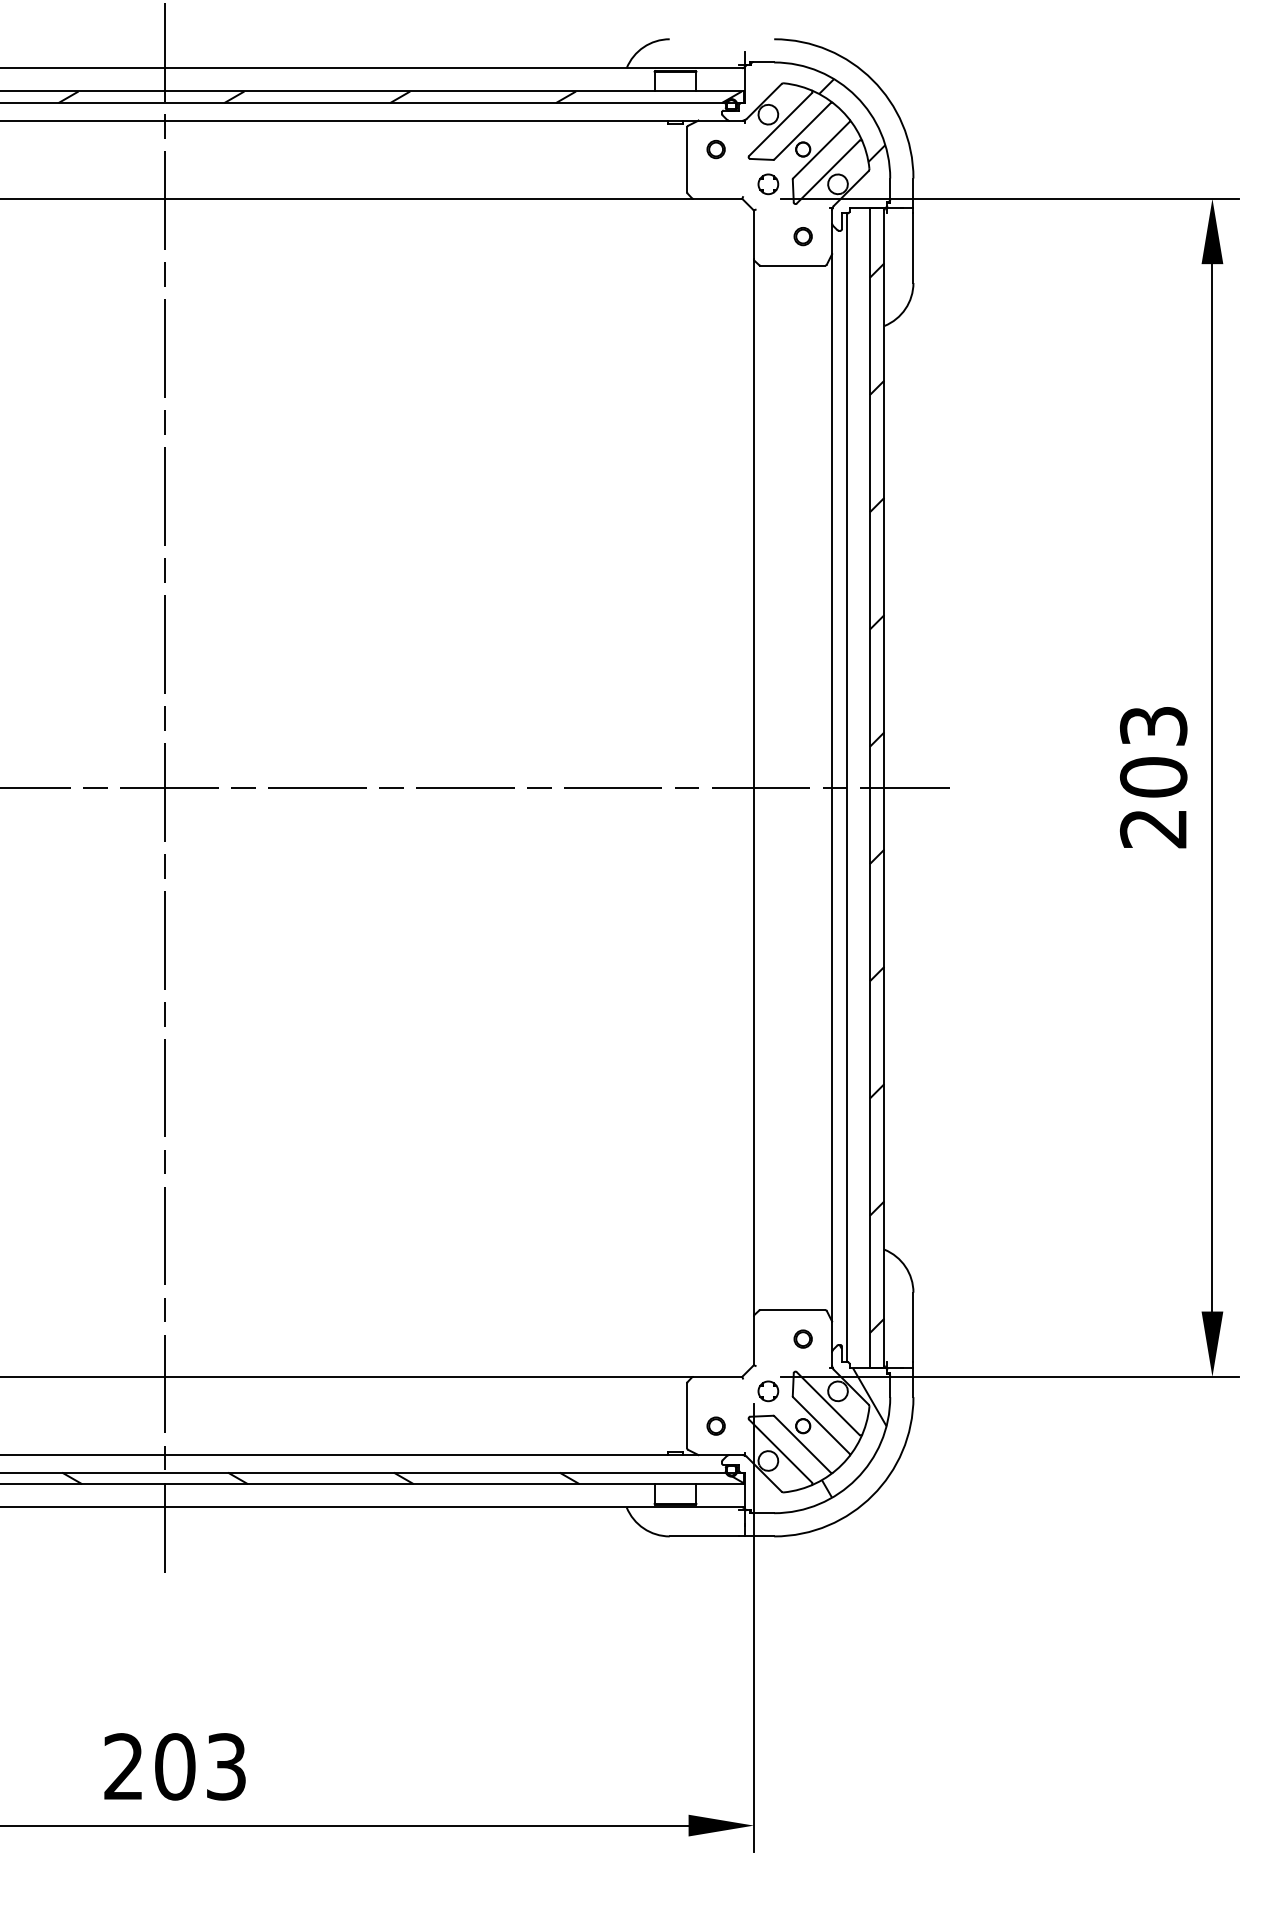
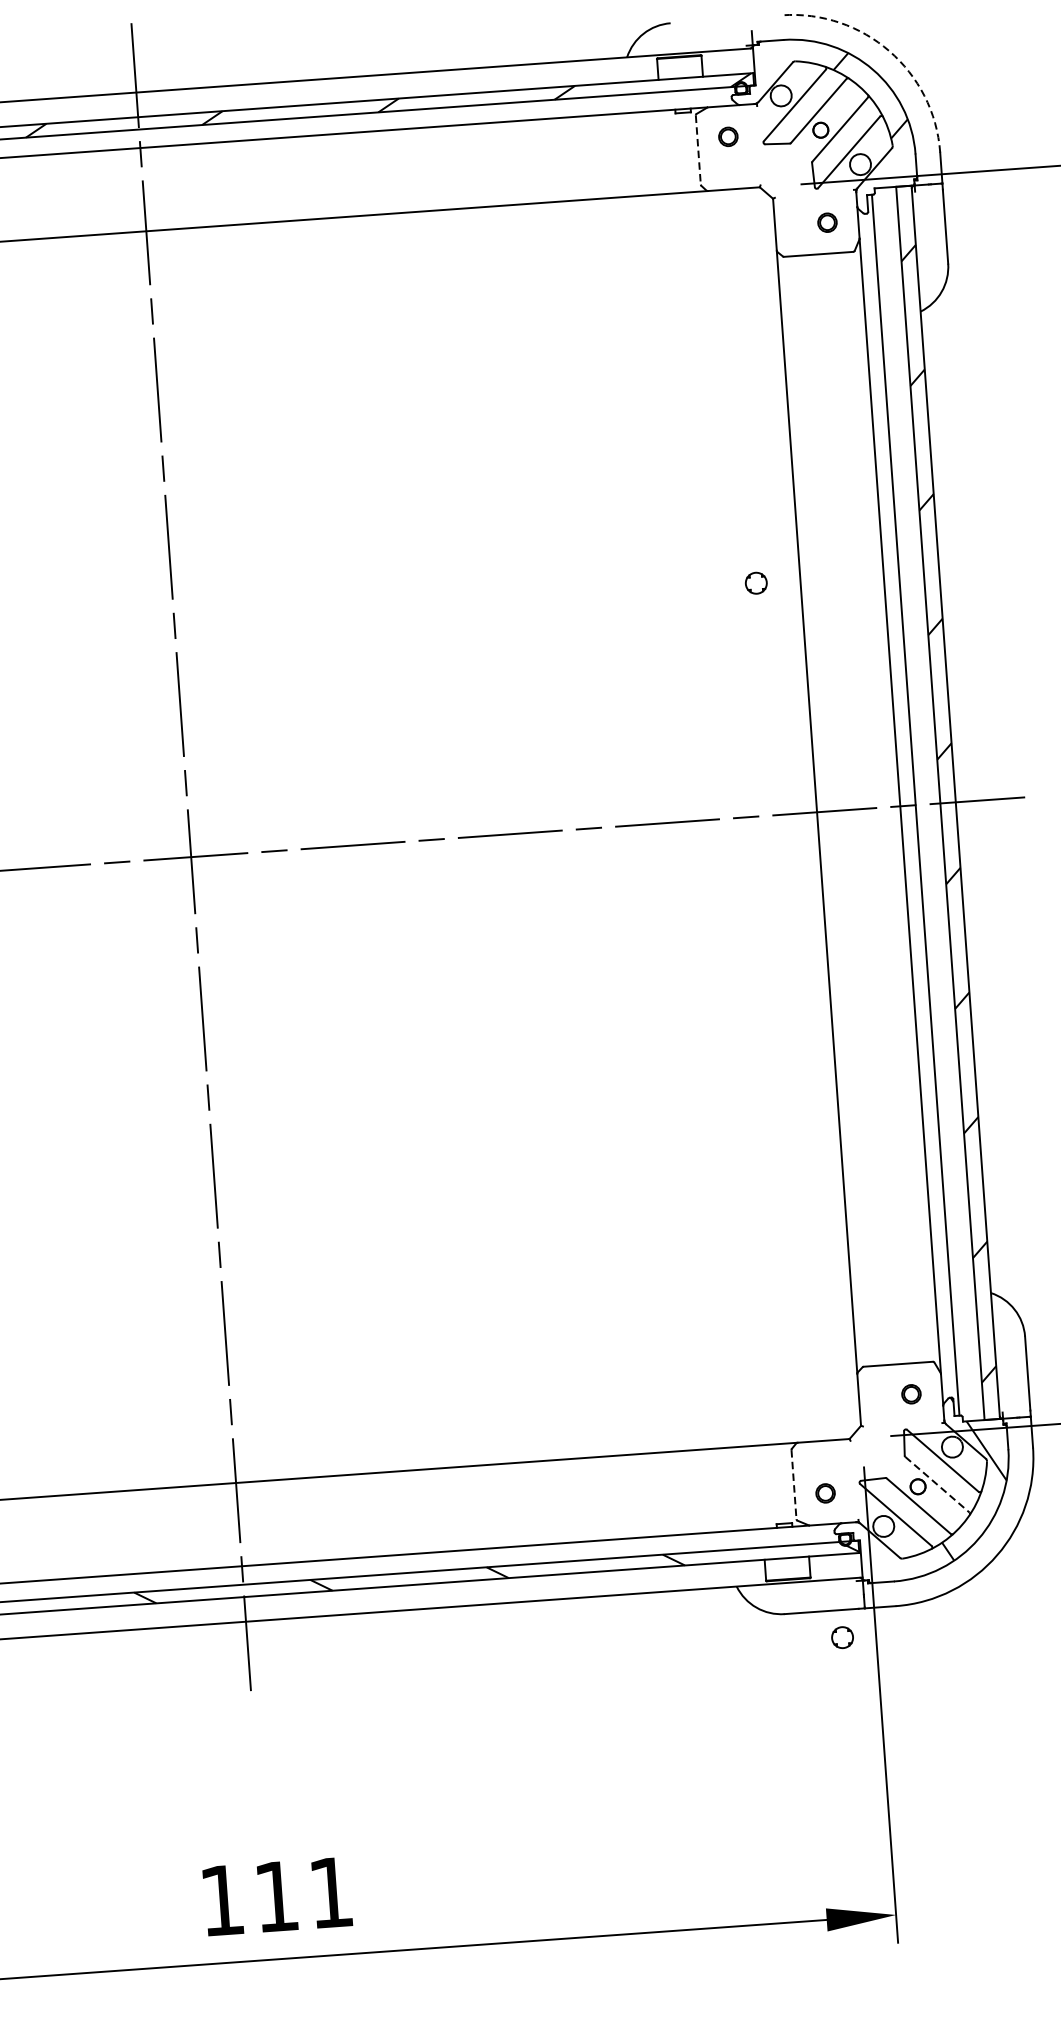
arc: (872, 80) -> (889, 51), solid -> dashed
line: (687, 160) -> (698, 150), solid -> dashed
part: (768, 184) -> (756, 583), moved
part: (768, 1391) -> (842, 1637), moved
line: (687, 1416) -> (794, 1485), solid -> dashed
line: (821, 1425) -> (937, 1484), solid -> dashed
text: (174, 1766) -> (275, 1896), 203 -> 111

